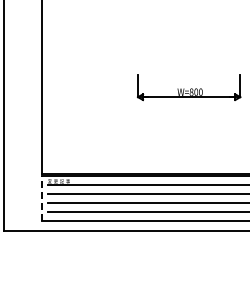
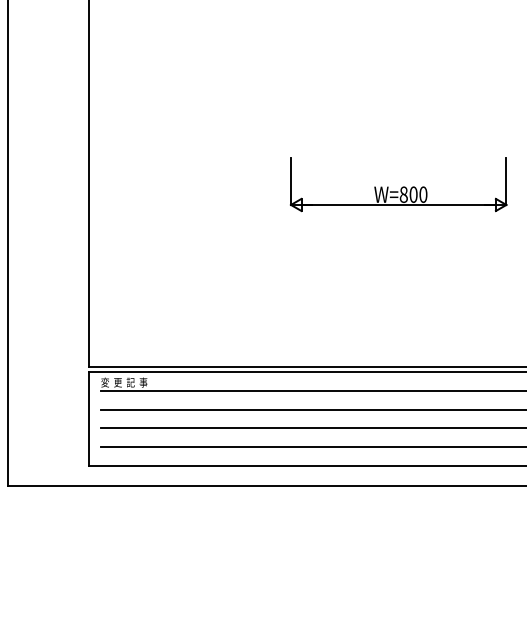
line: (42, 198) -> (89, 418), dashed -> solid

